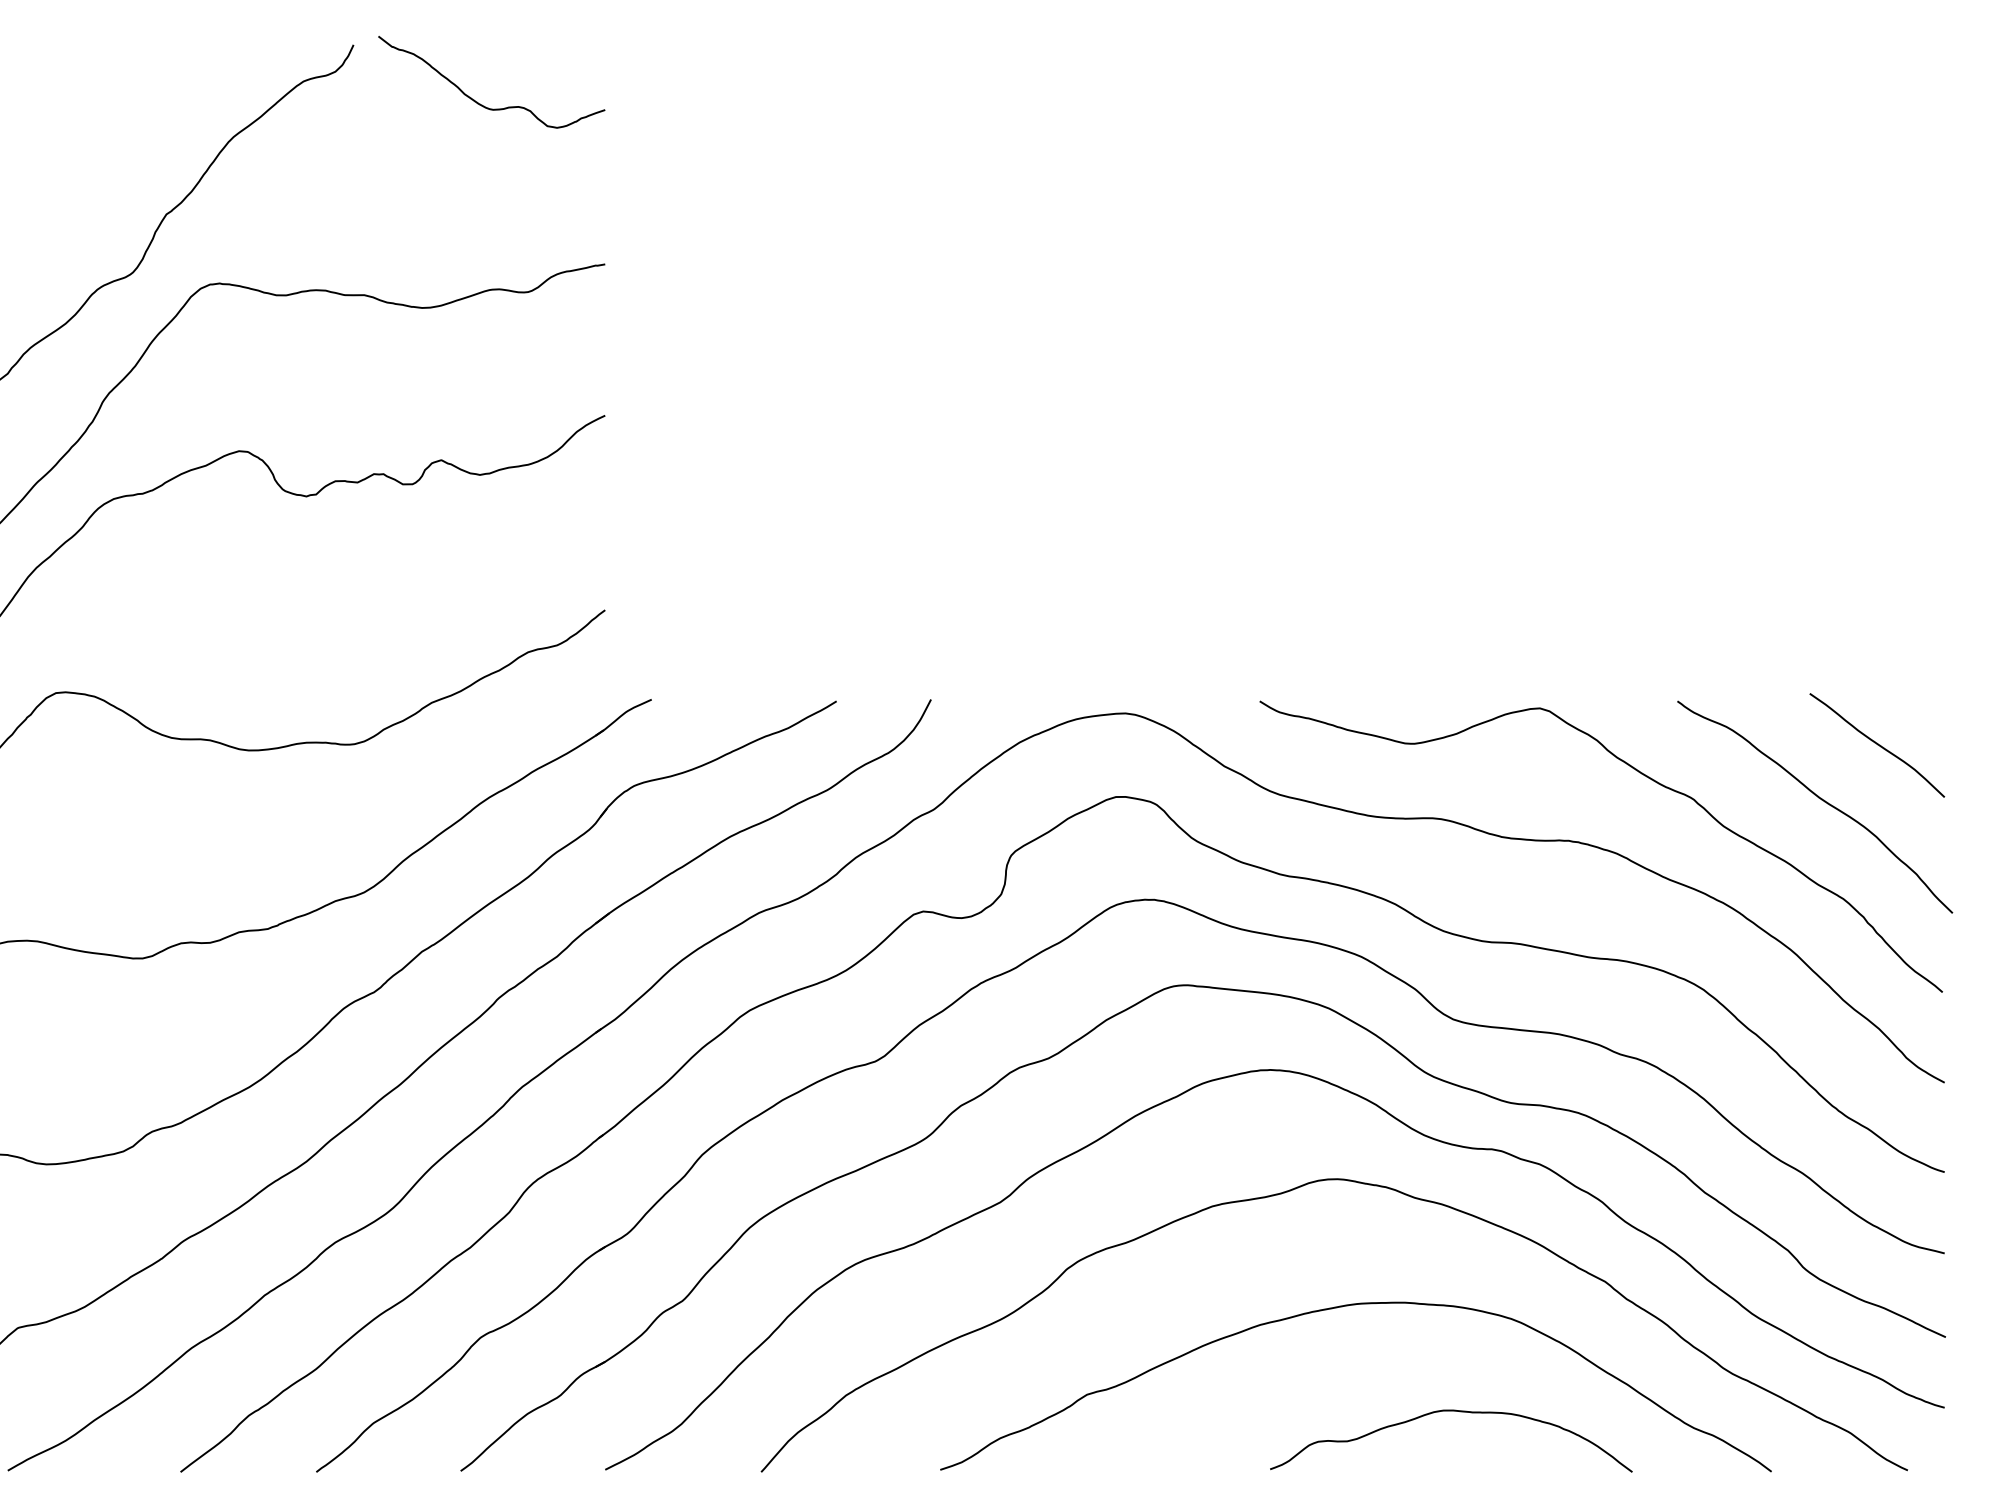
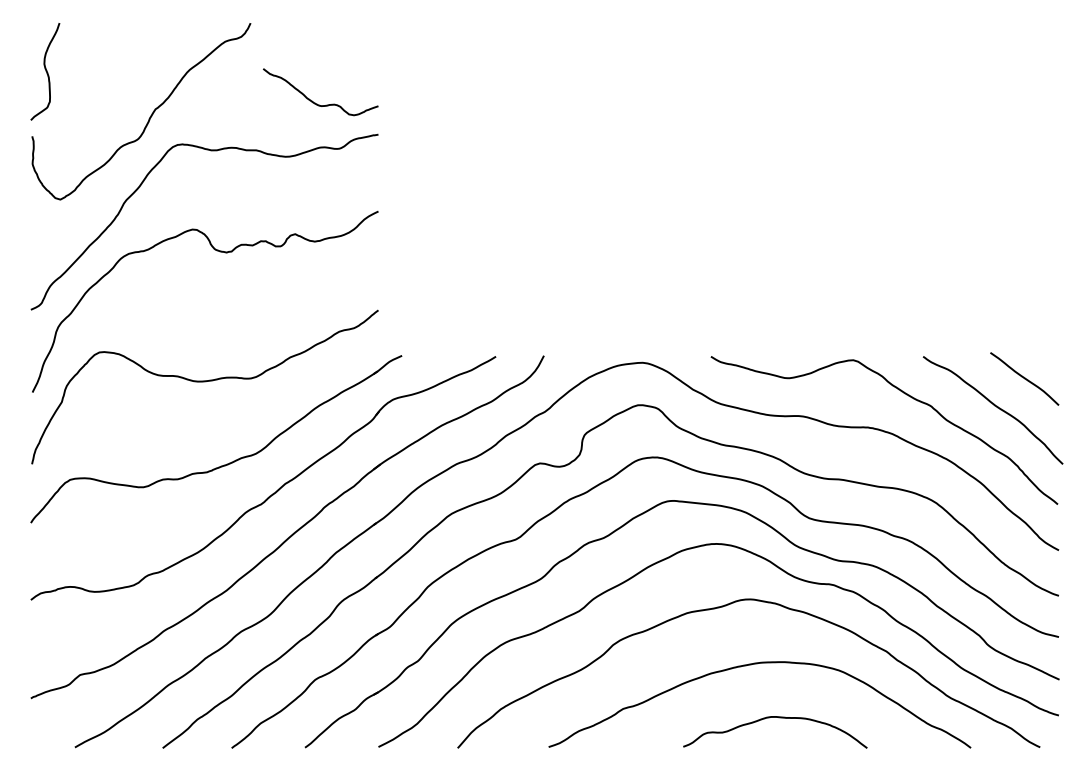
curve: (481, 102) -> (315, 102), moved
curve: (1457, 1413) -> (778, 718), moved

